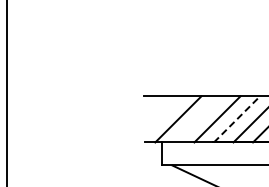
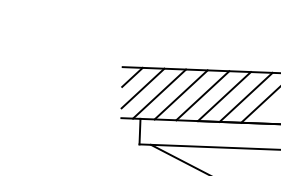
line: (153, 105) -> (132, 77), added
line: (162, 114) -> (142, 87), added
line: (197, 119) -> (180, 94), added
line: (236, 119) -> (223, 96), dashed -> solid

